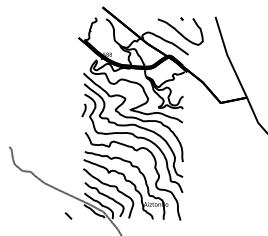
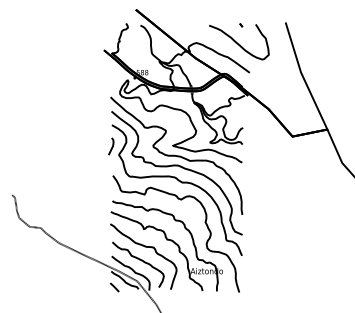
line: (68, 216) -> (114, 287), moved

